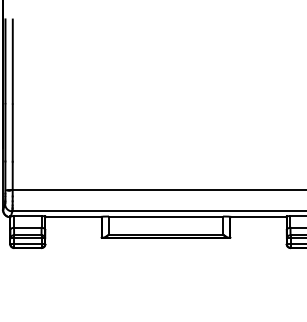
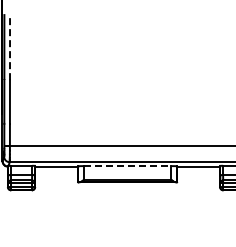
line: (13, 61) -> (10, 47), solid -> dashed
line: (165, 217) -> (127, 166), solid -> dashed

